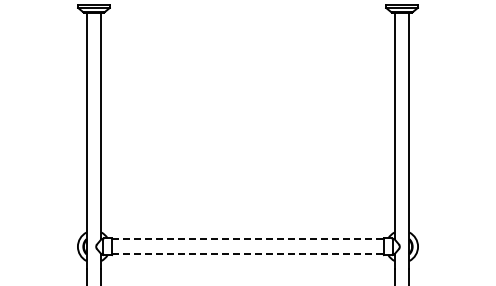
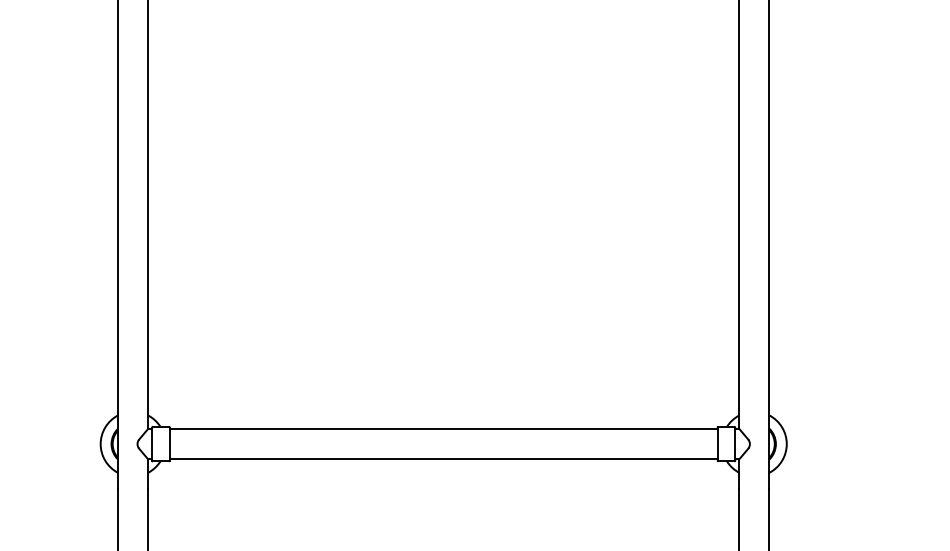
line: (248, 239) -> (444, 429), dashed -> solid
line: (248, 254) -> (444, 459), dashed -> solid

